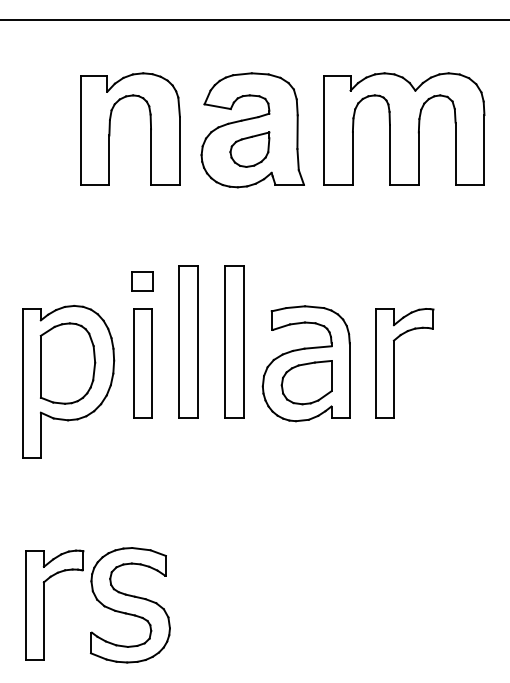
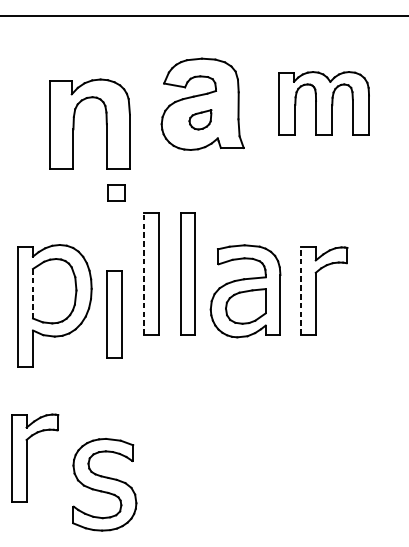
part: (110, 128) -> (74, 123), moved
part: (404, 128) -> (324, 102), size x0.7
part: (249, 149) -> (200, 119), size x0.7
part: (142, 281) -> (115, 193), moved
line: (179, 341) -> (144, 273), solid -> dashed
part: (142, 363) -> (114, 314), moved
line: (375, 363) -> (301, 291), solid -> dashed
line: (40, 366) -> (32, 293), solid -> dashed
part: (44, 604) -> (27, 457), moved

